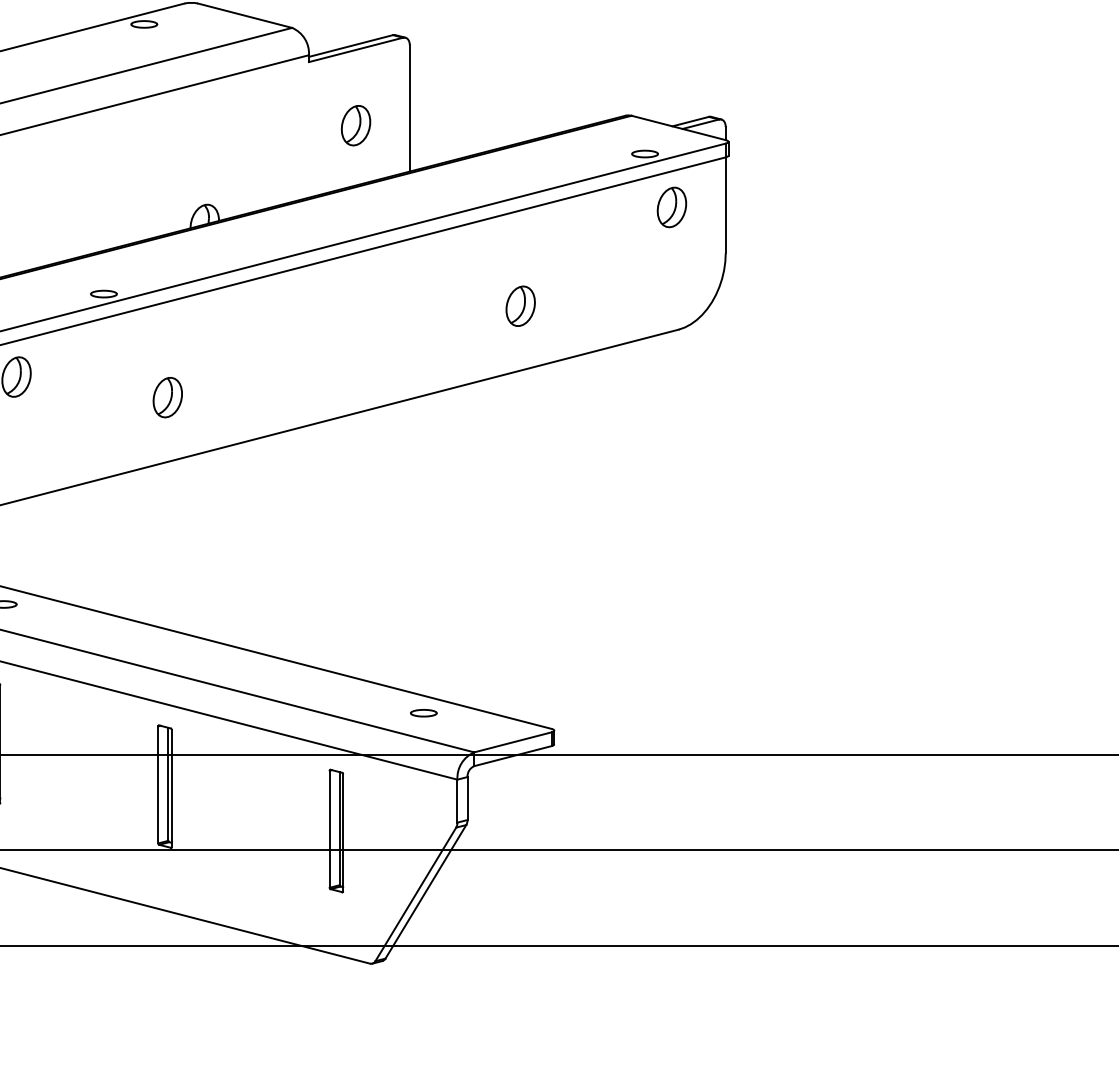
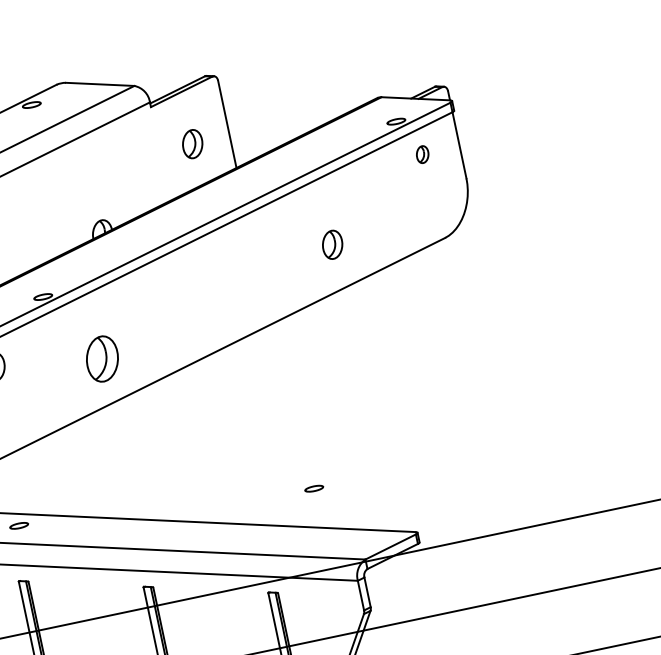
part: (671, 207) -> (422, 154), size x0.6
part: (167, 397) -> (102, 359), size x1.6
part: (423, 713) -> (314, 488), moved

